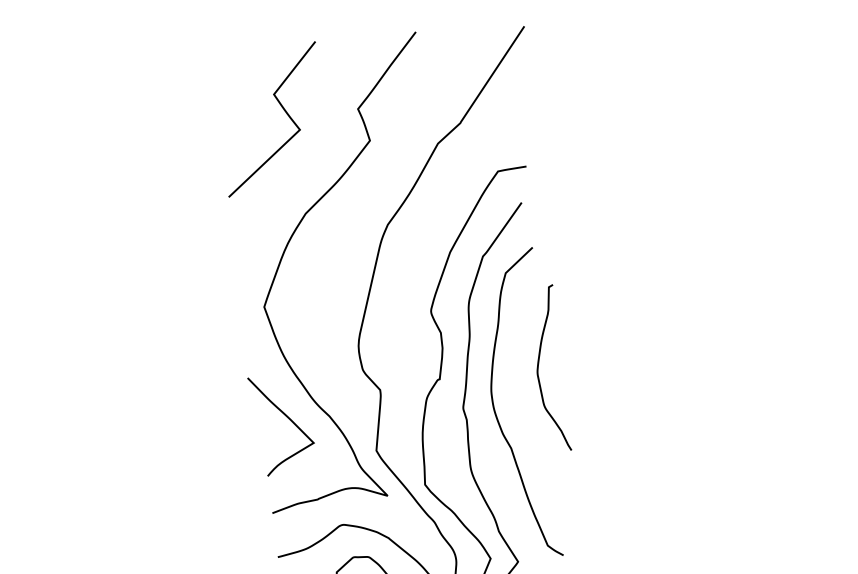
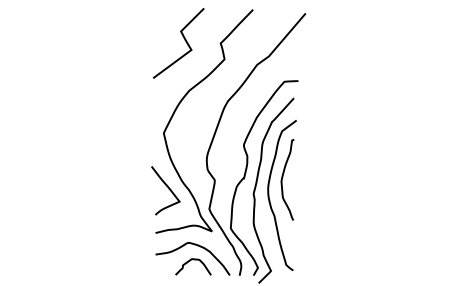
curve: (540, 364) -> (283, 177), moved

